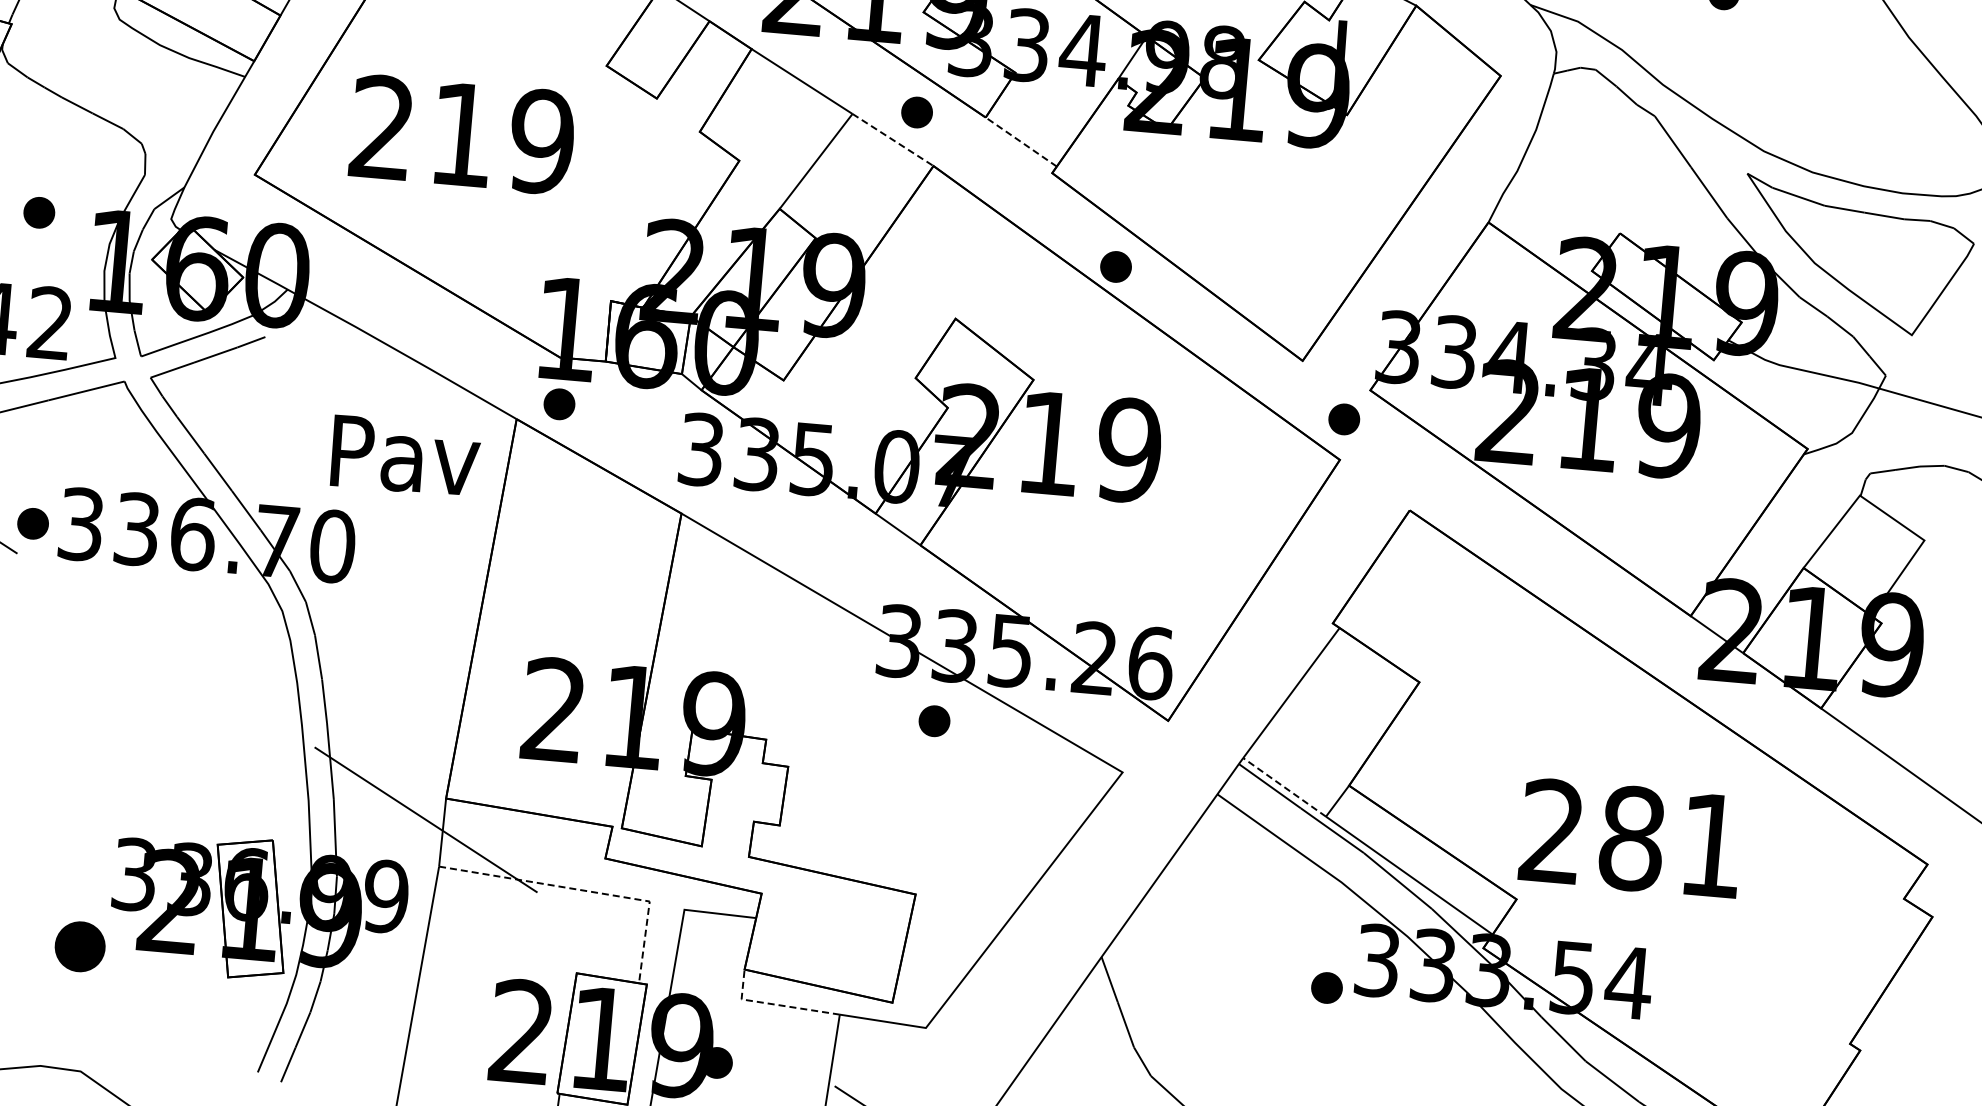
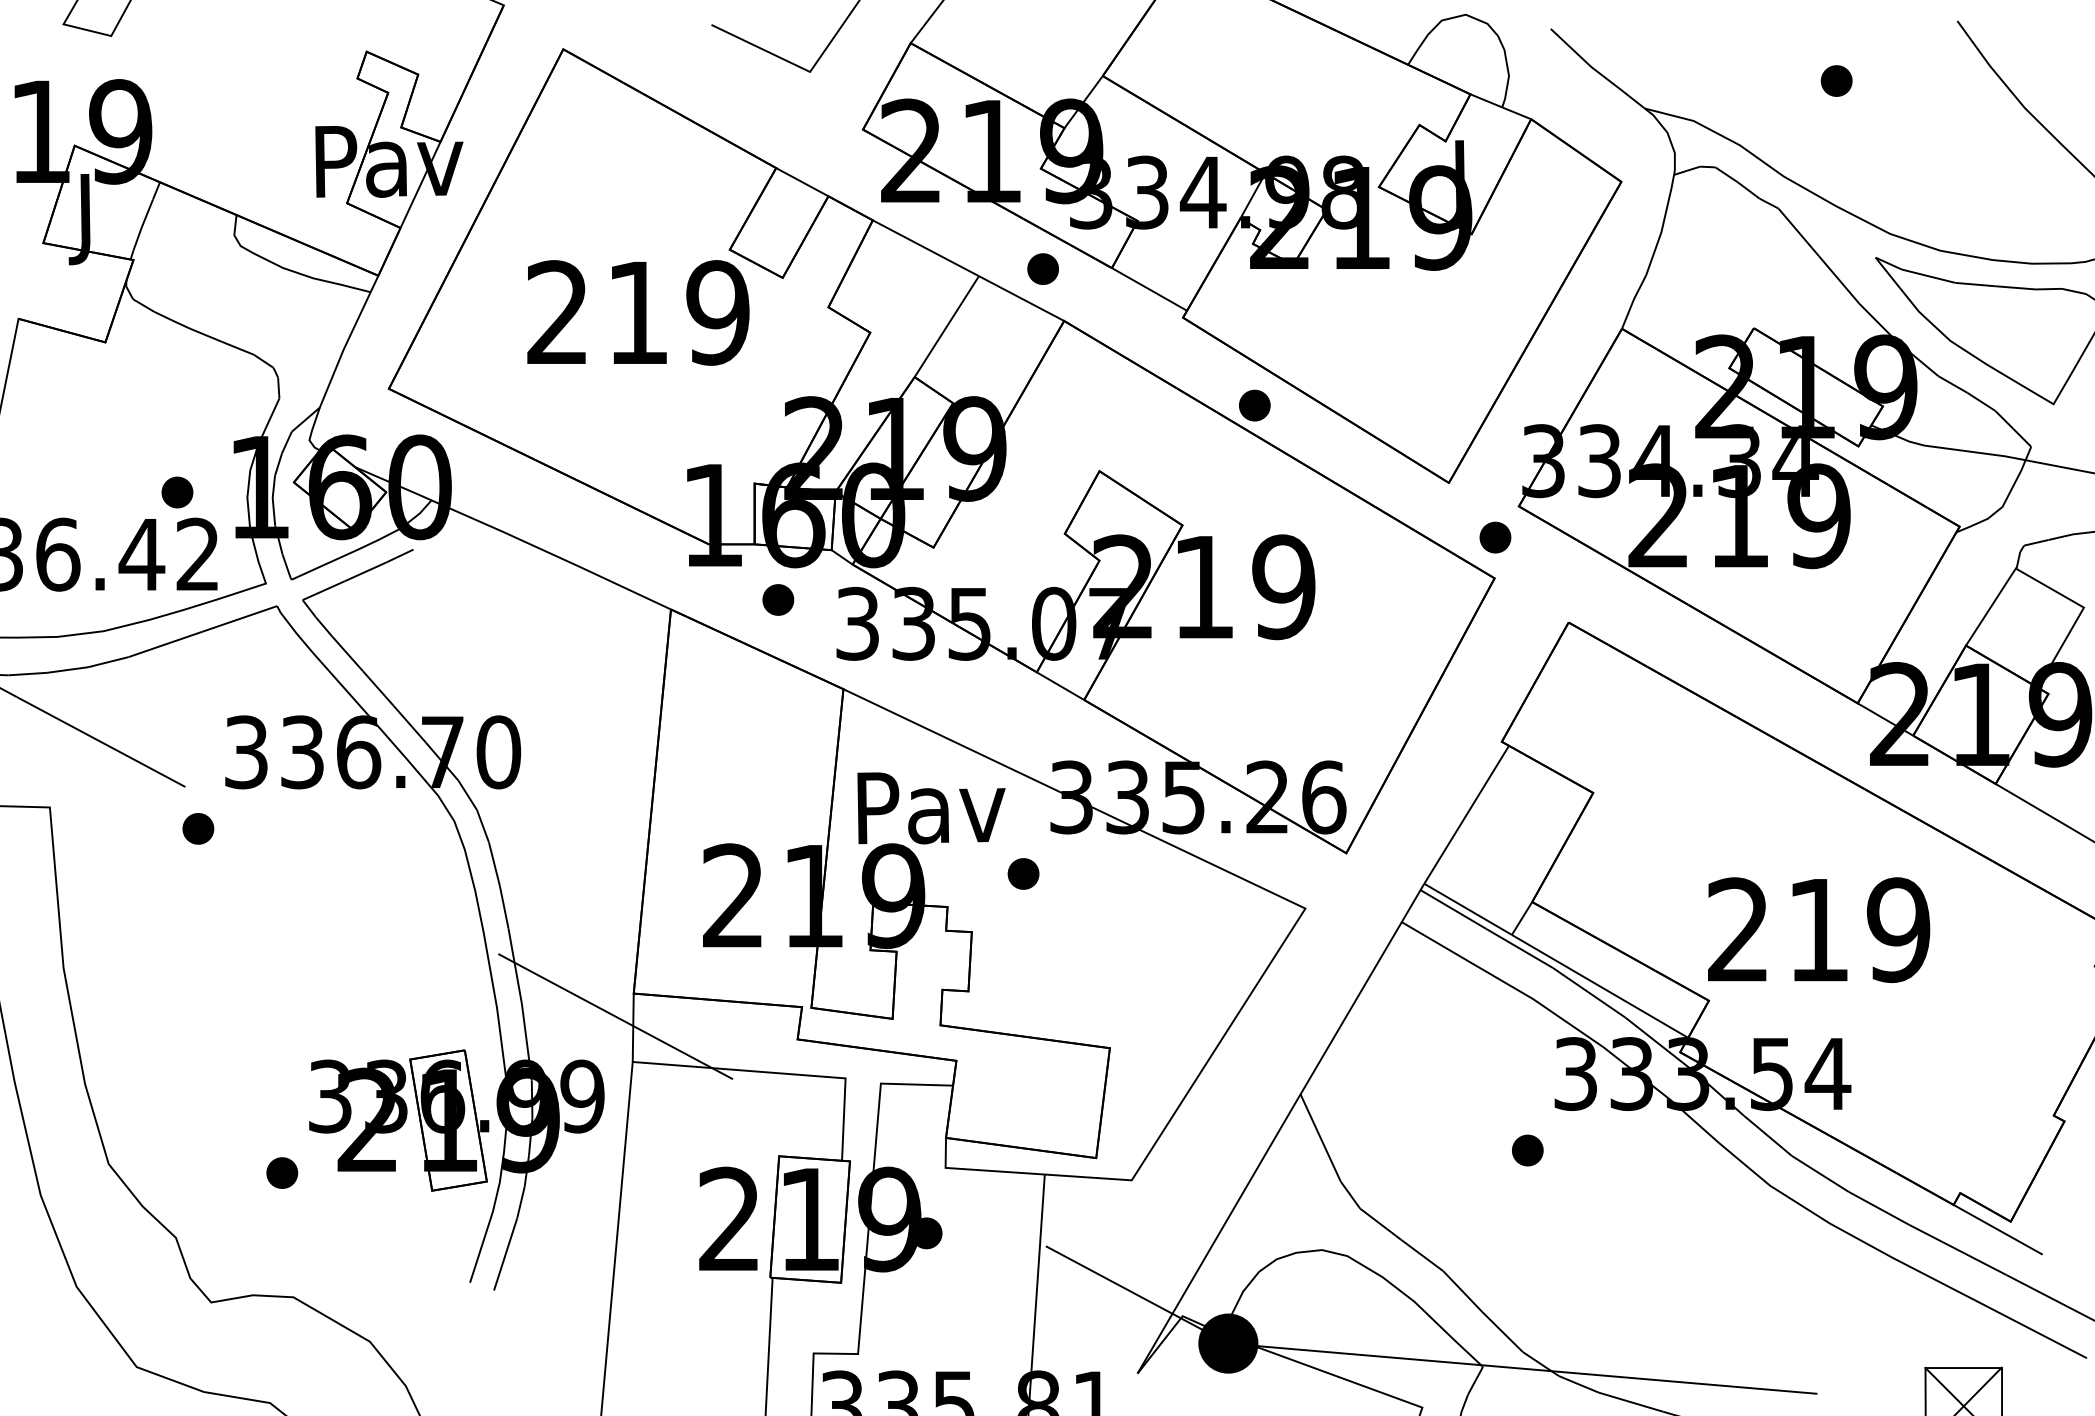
text: (462, 134) -> (638, 312), moved
line: (893, 140) -> (1022, 298), dashed -> solid
line: (1021, 142) -> (1149, 289), dashed -> solid
part: (39, 212) -> (177, 492), moved
part: (559, 403) -> (778, 599), moved
text: (405, 456) -> (931, 808), moved
part: (33, 523) -> (198, 828), moved
part: (934, 720) -> (1023, 873), moved
line: (1285, 787) -> (1468, 909), dashed -> solid
text: (1671, 842) -> (1858, 930), 281 -> 219
line: (585, 890) -> (780, 1073), dashed -> solid
part: (80, 946) -> (282, 1172), size x0.62
part: (1326, 987) -> (1527, 1150), moved
line: (775, 1004) -> (979, 1170), dashed -> solid

